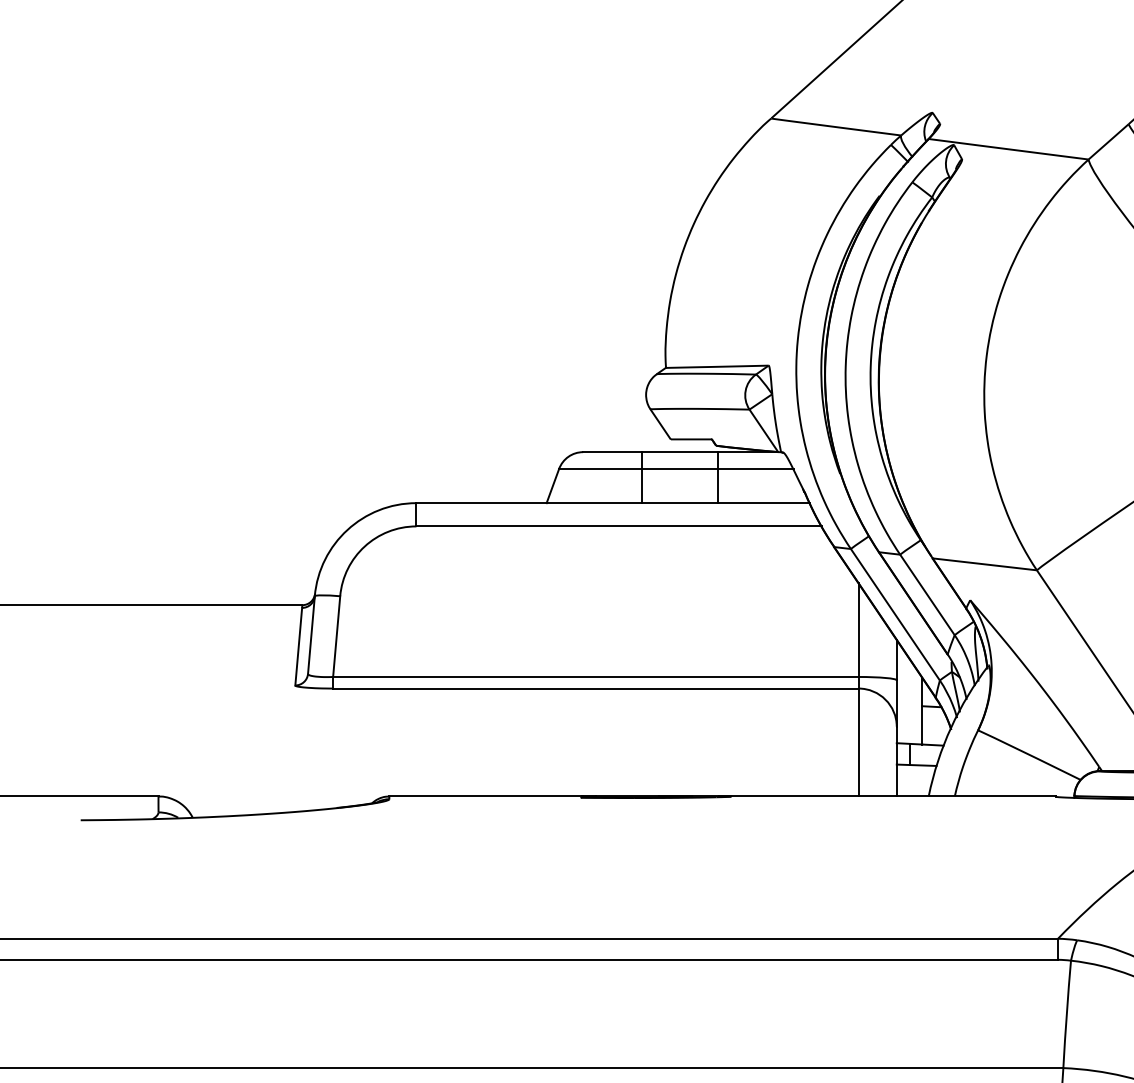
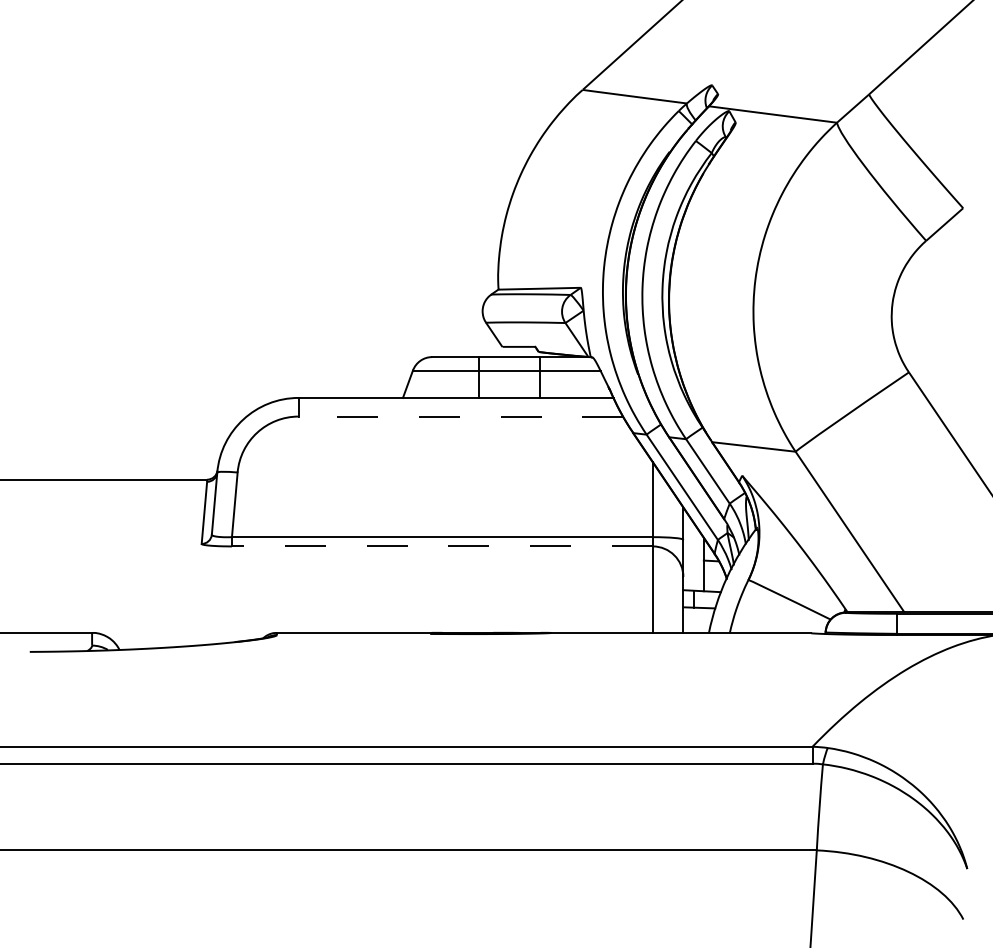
line: (618, 526) -> (460, 416), solid -> dashed
line: (594, 688) -> (441, 546), solid -> dashed

